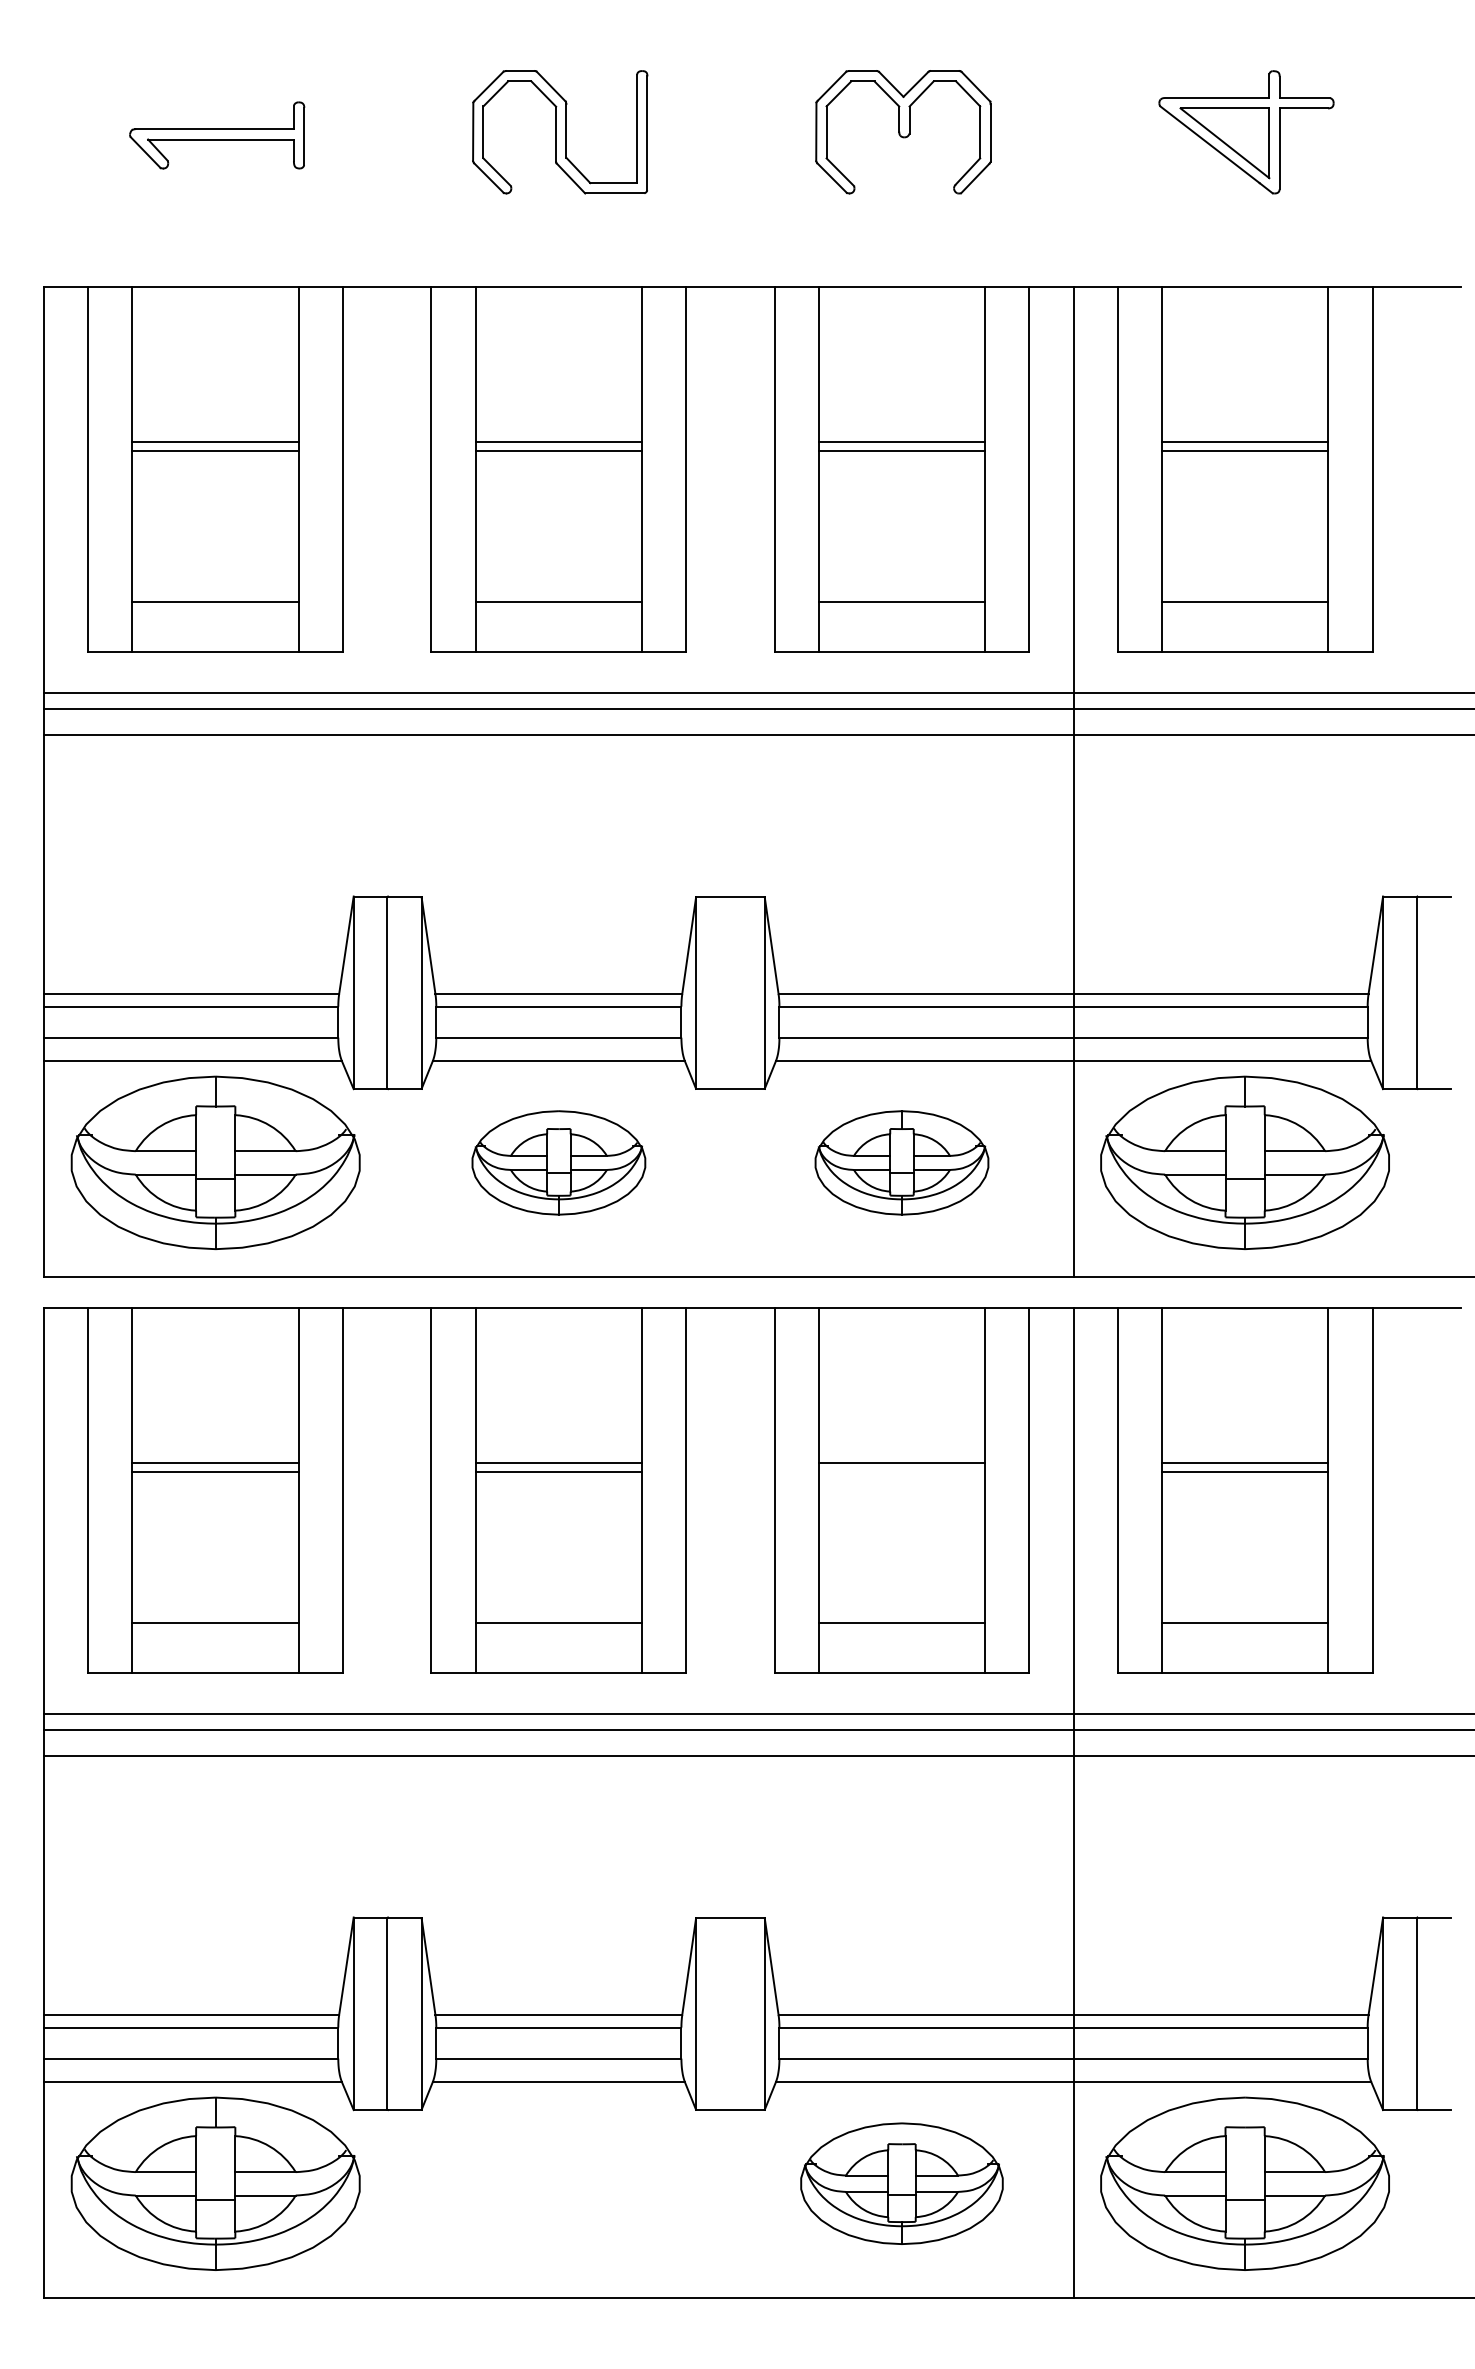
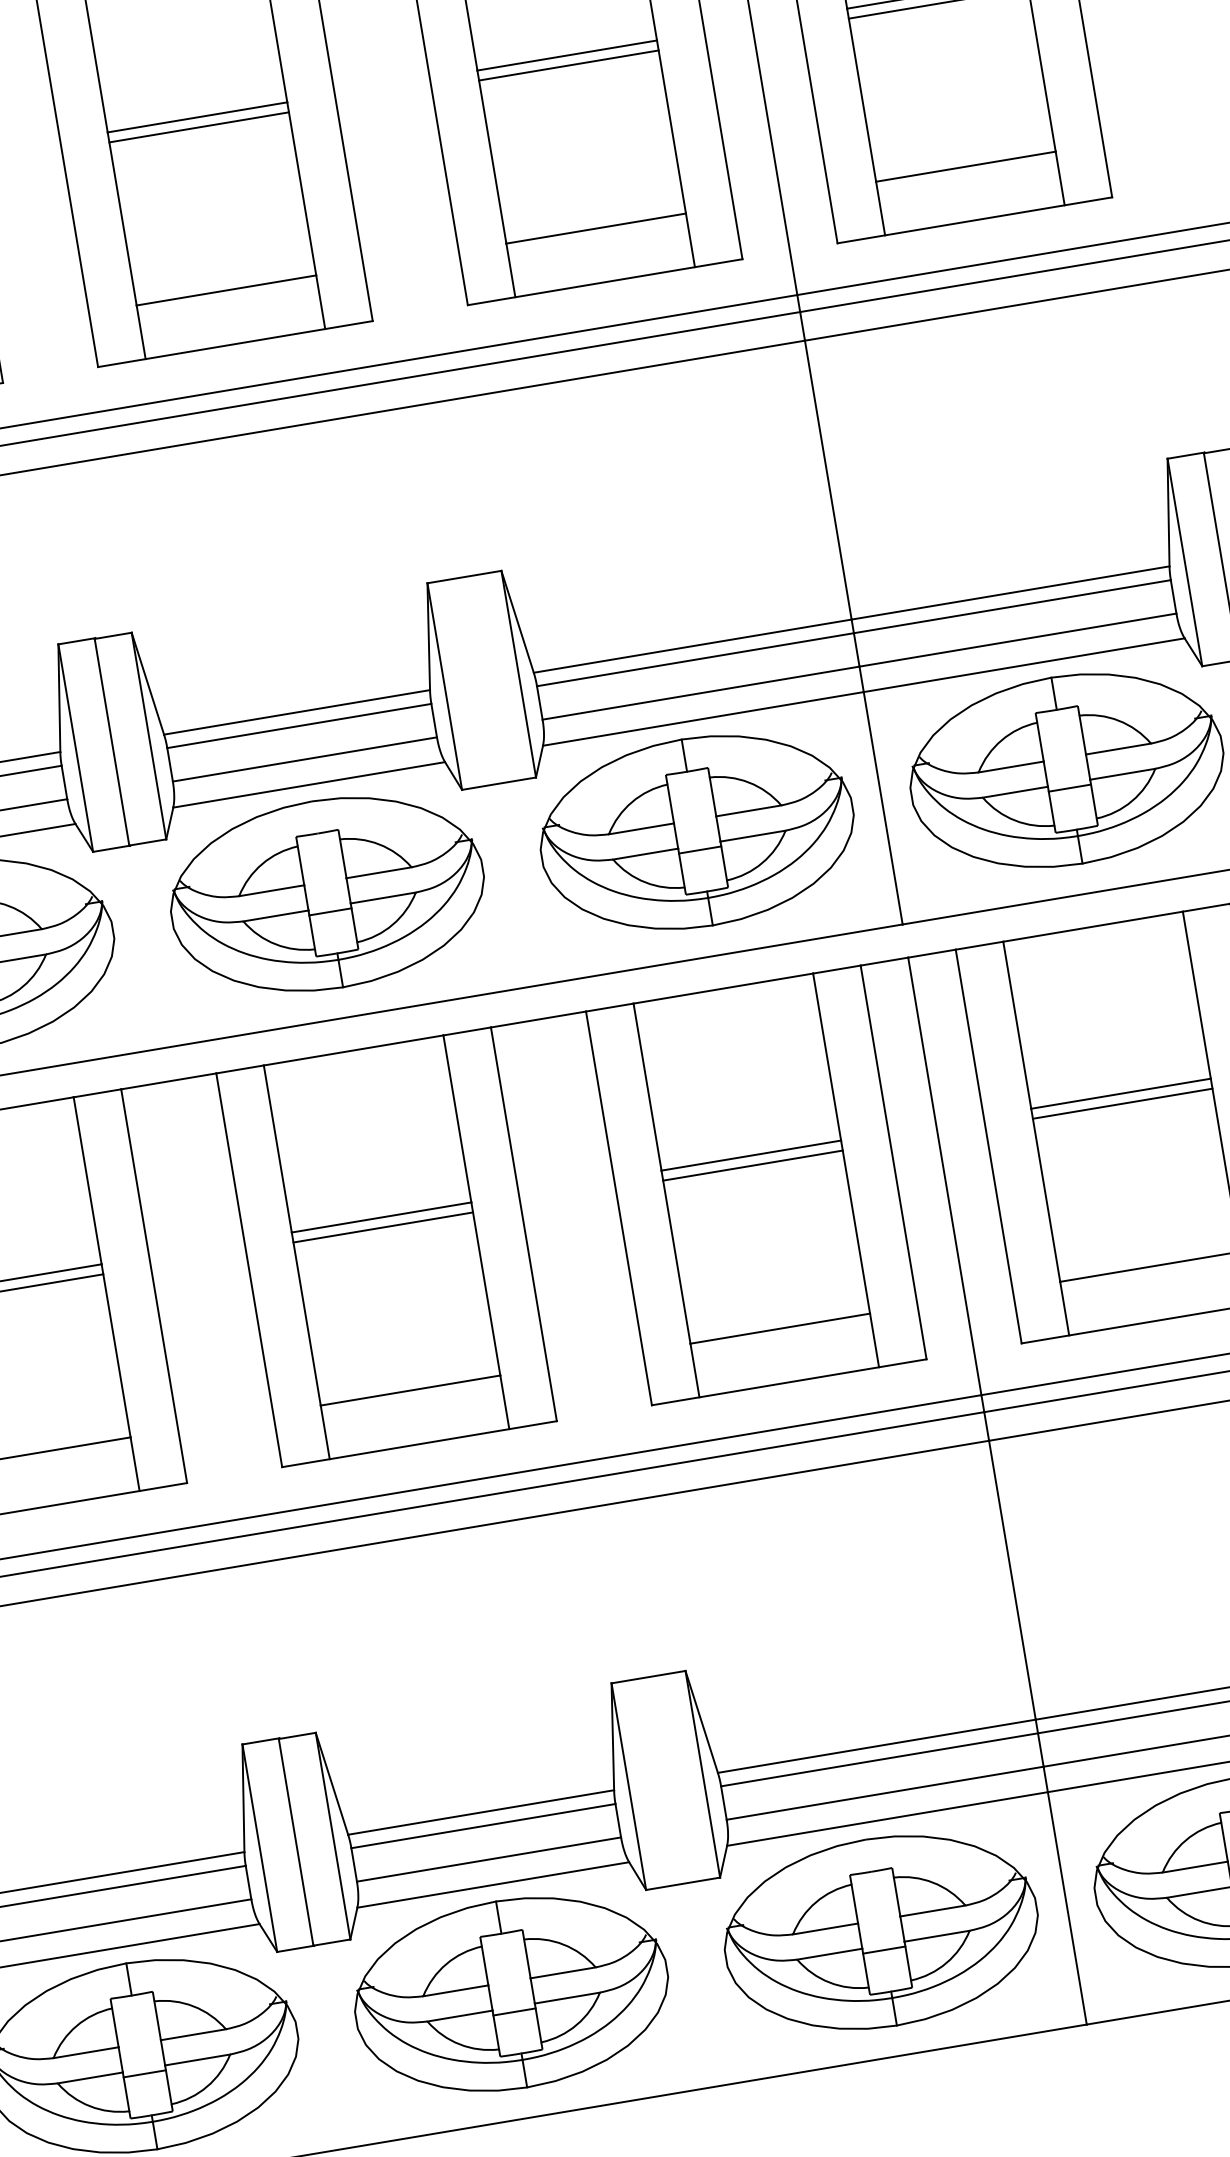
part: (558, 1162) -> (327, 894), size x1.67
part: (901, 1162) -> (696, 832), size x1.67
line: (901, 1472) -> (752, 1166), added
part: (558, 2183) -> (511, 1994), added
part: (901, 2183) -> (880, 1932), size x1.43

